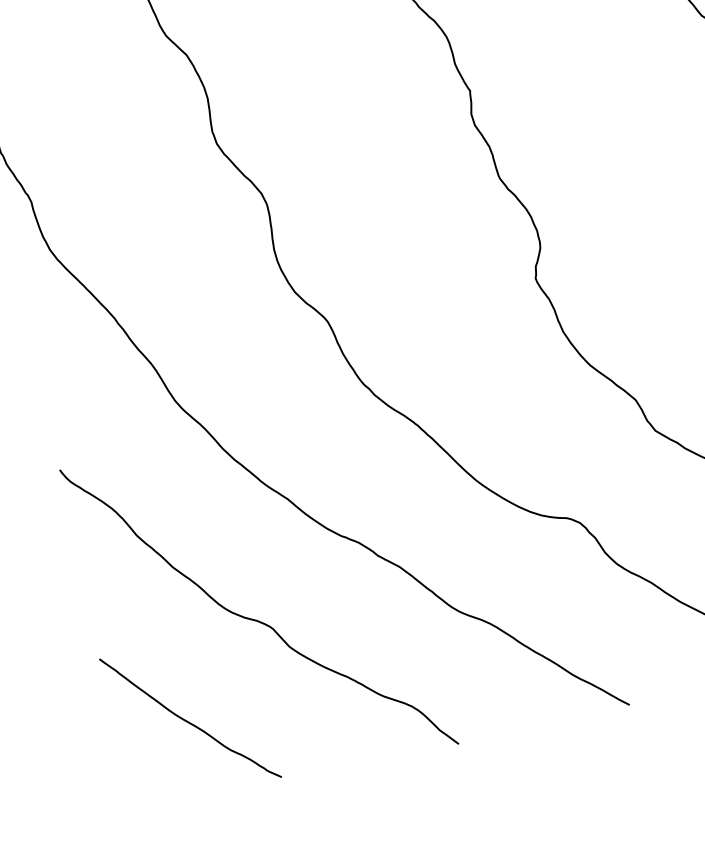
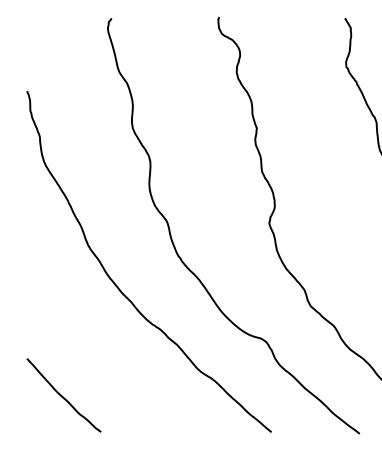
curve: (253, 617) -> (103, 354), removed

